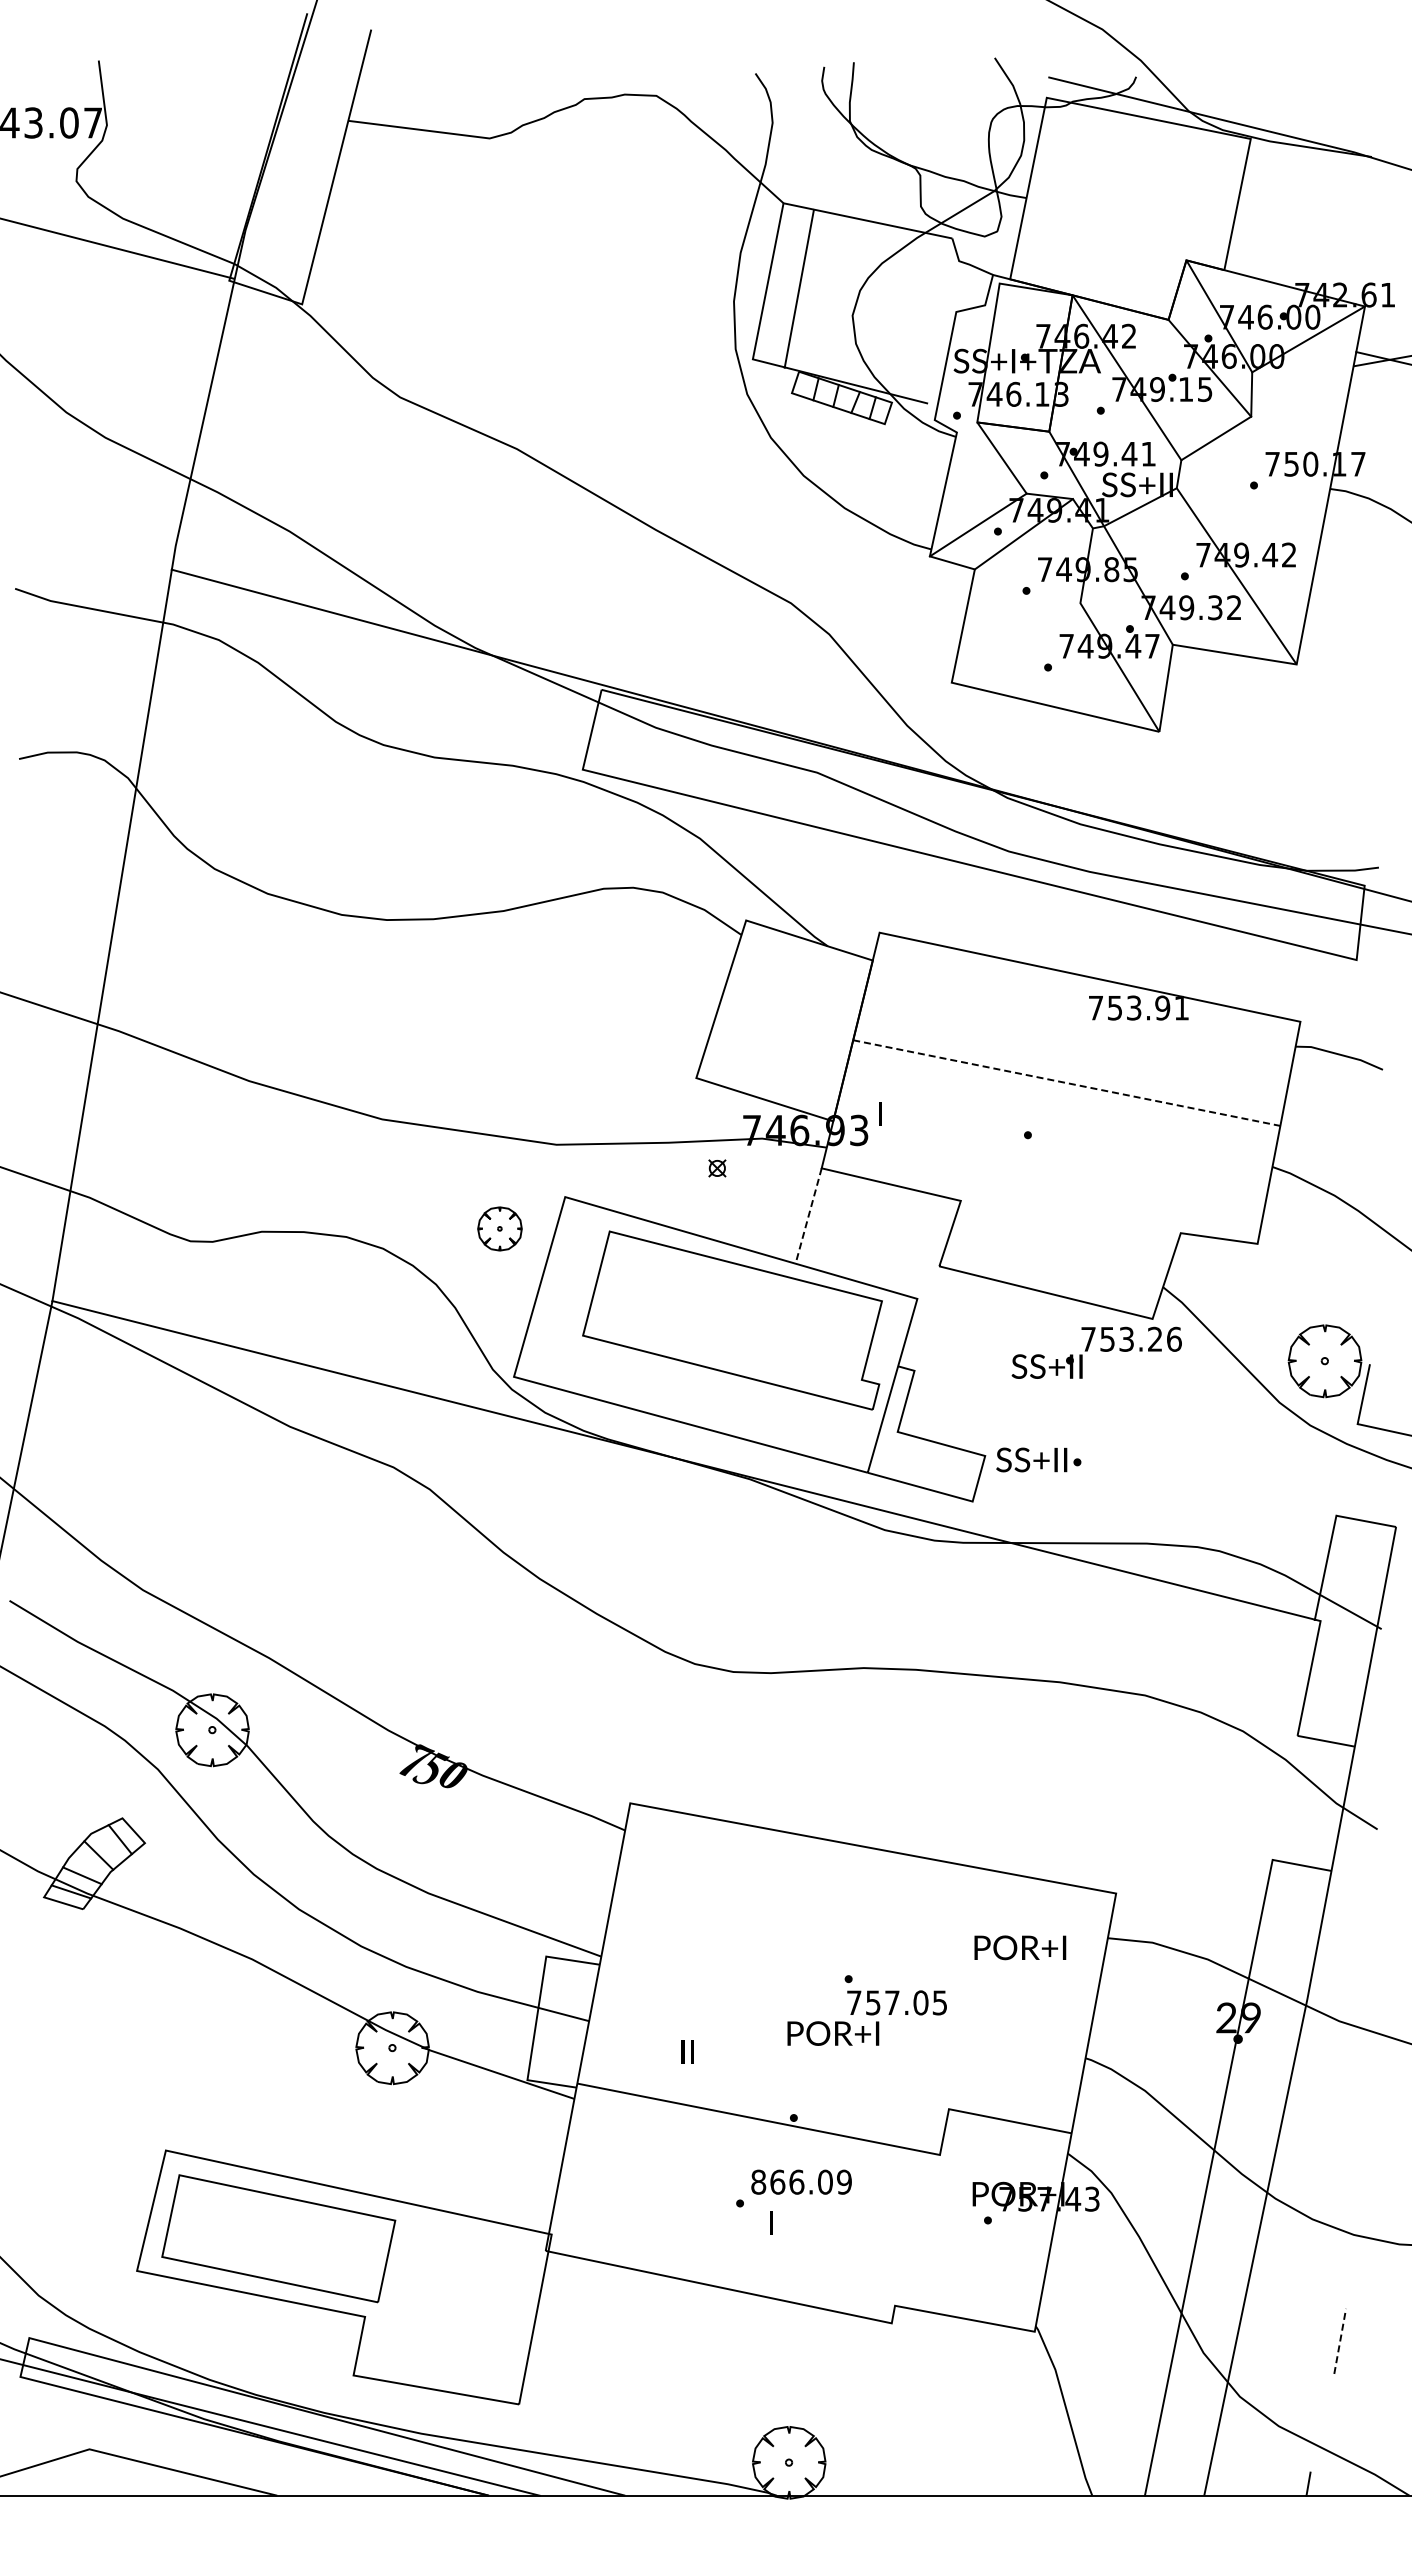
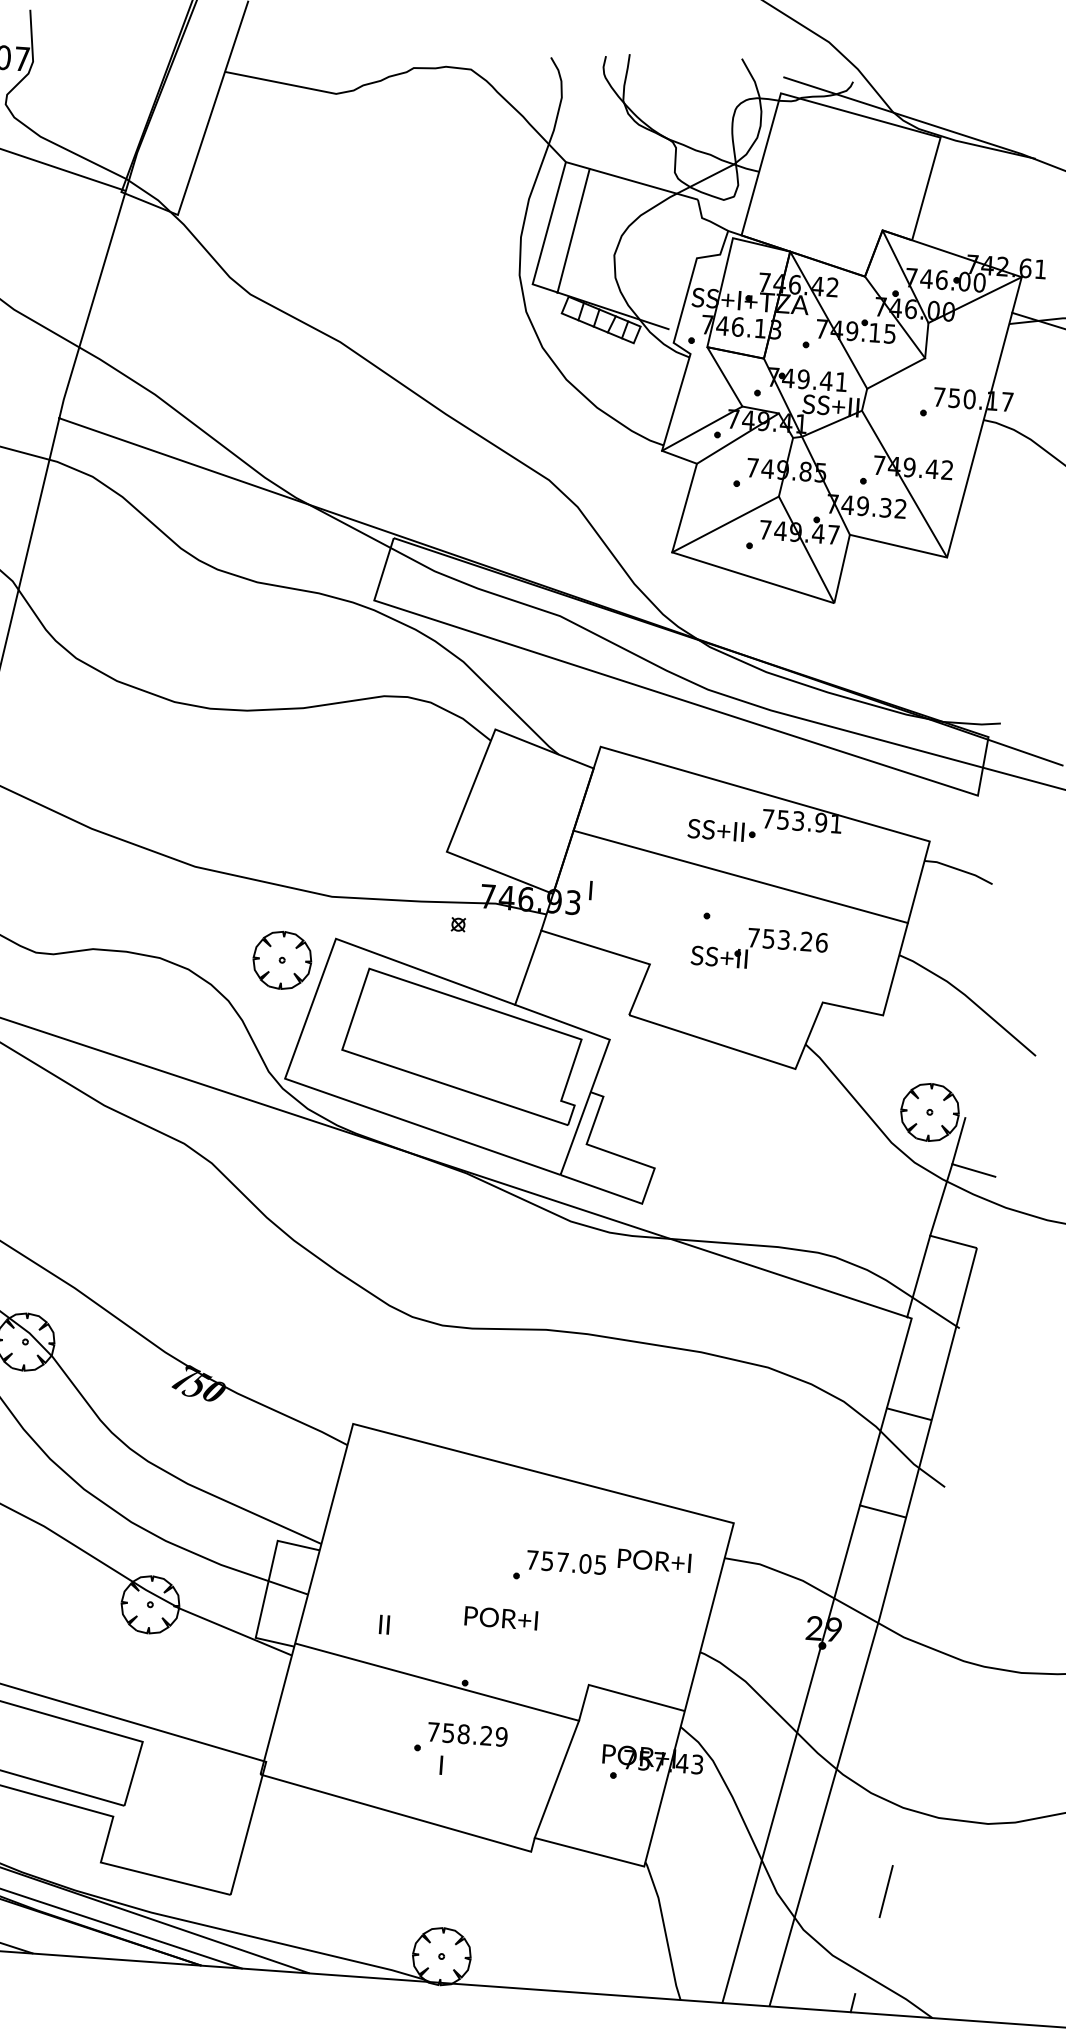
line: (1015, 642) -> (725, 524), added
line: (1066, 1083) -> (740, 877), dashed -> solid
line: (808, 1216) -> (528, 968), dashed -> solid
part: (499, 1228) -> (282, 960), size x1.67
part: (1096, 1352) -> (759, 948), moved
part: (1038, 1459) -> (721, 830), moved
line: (1346, 1469) -> (940, 1199), added
line: (1284, 1797) -> (872, 1456), added
text: (896, 2002) -> (566, 1562), moved
text: (791, 2181) -> (459, 1733), 866.09 -> 758.29
line: (917, 2230) -> (556, 1779), added
line: (1340, 2340) -> (886, 1890), dashed -> solid

